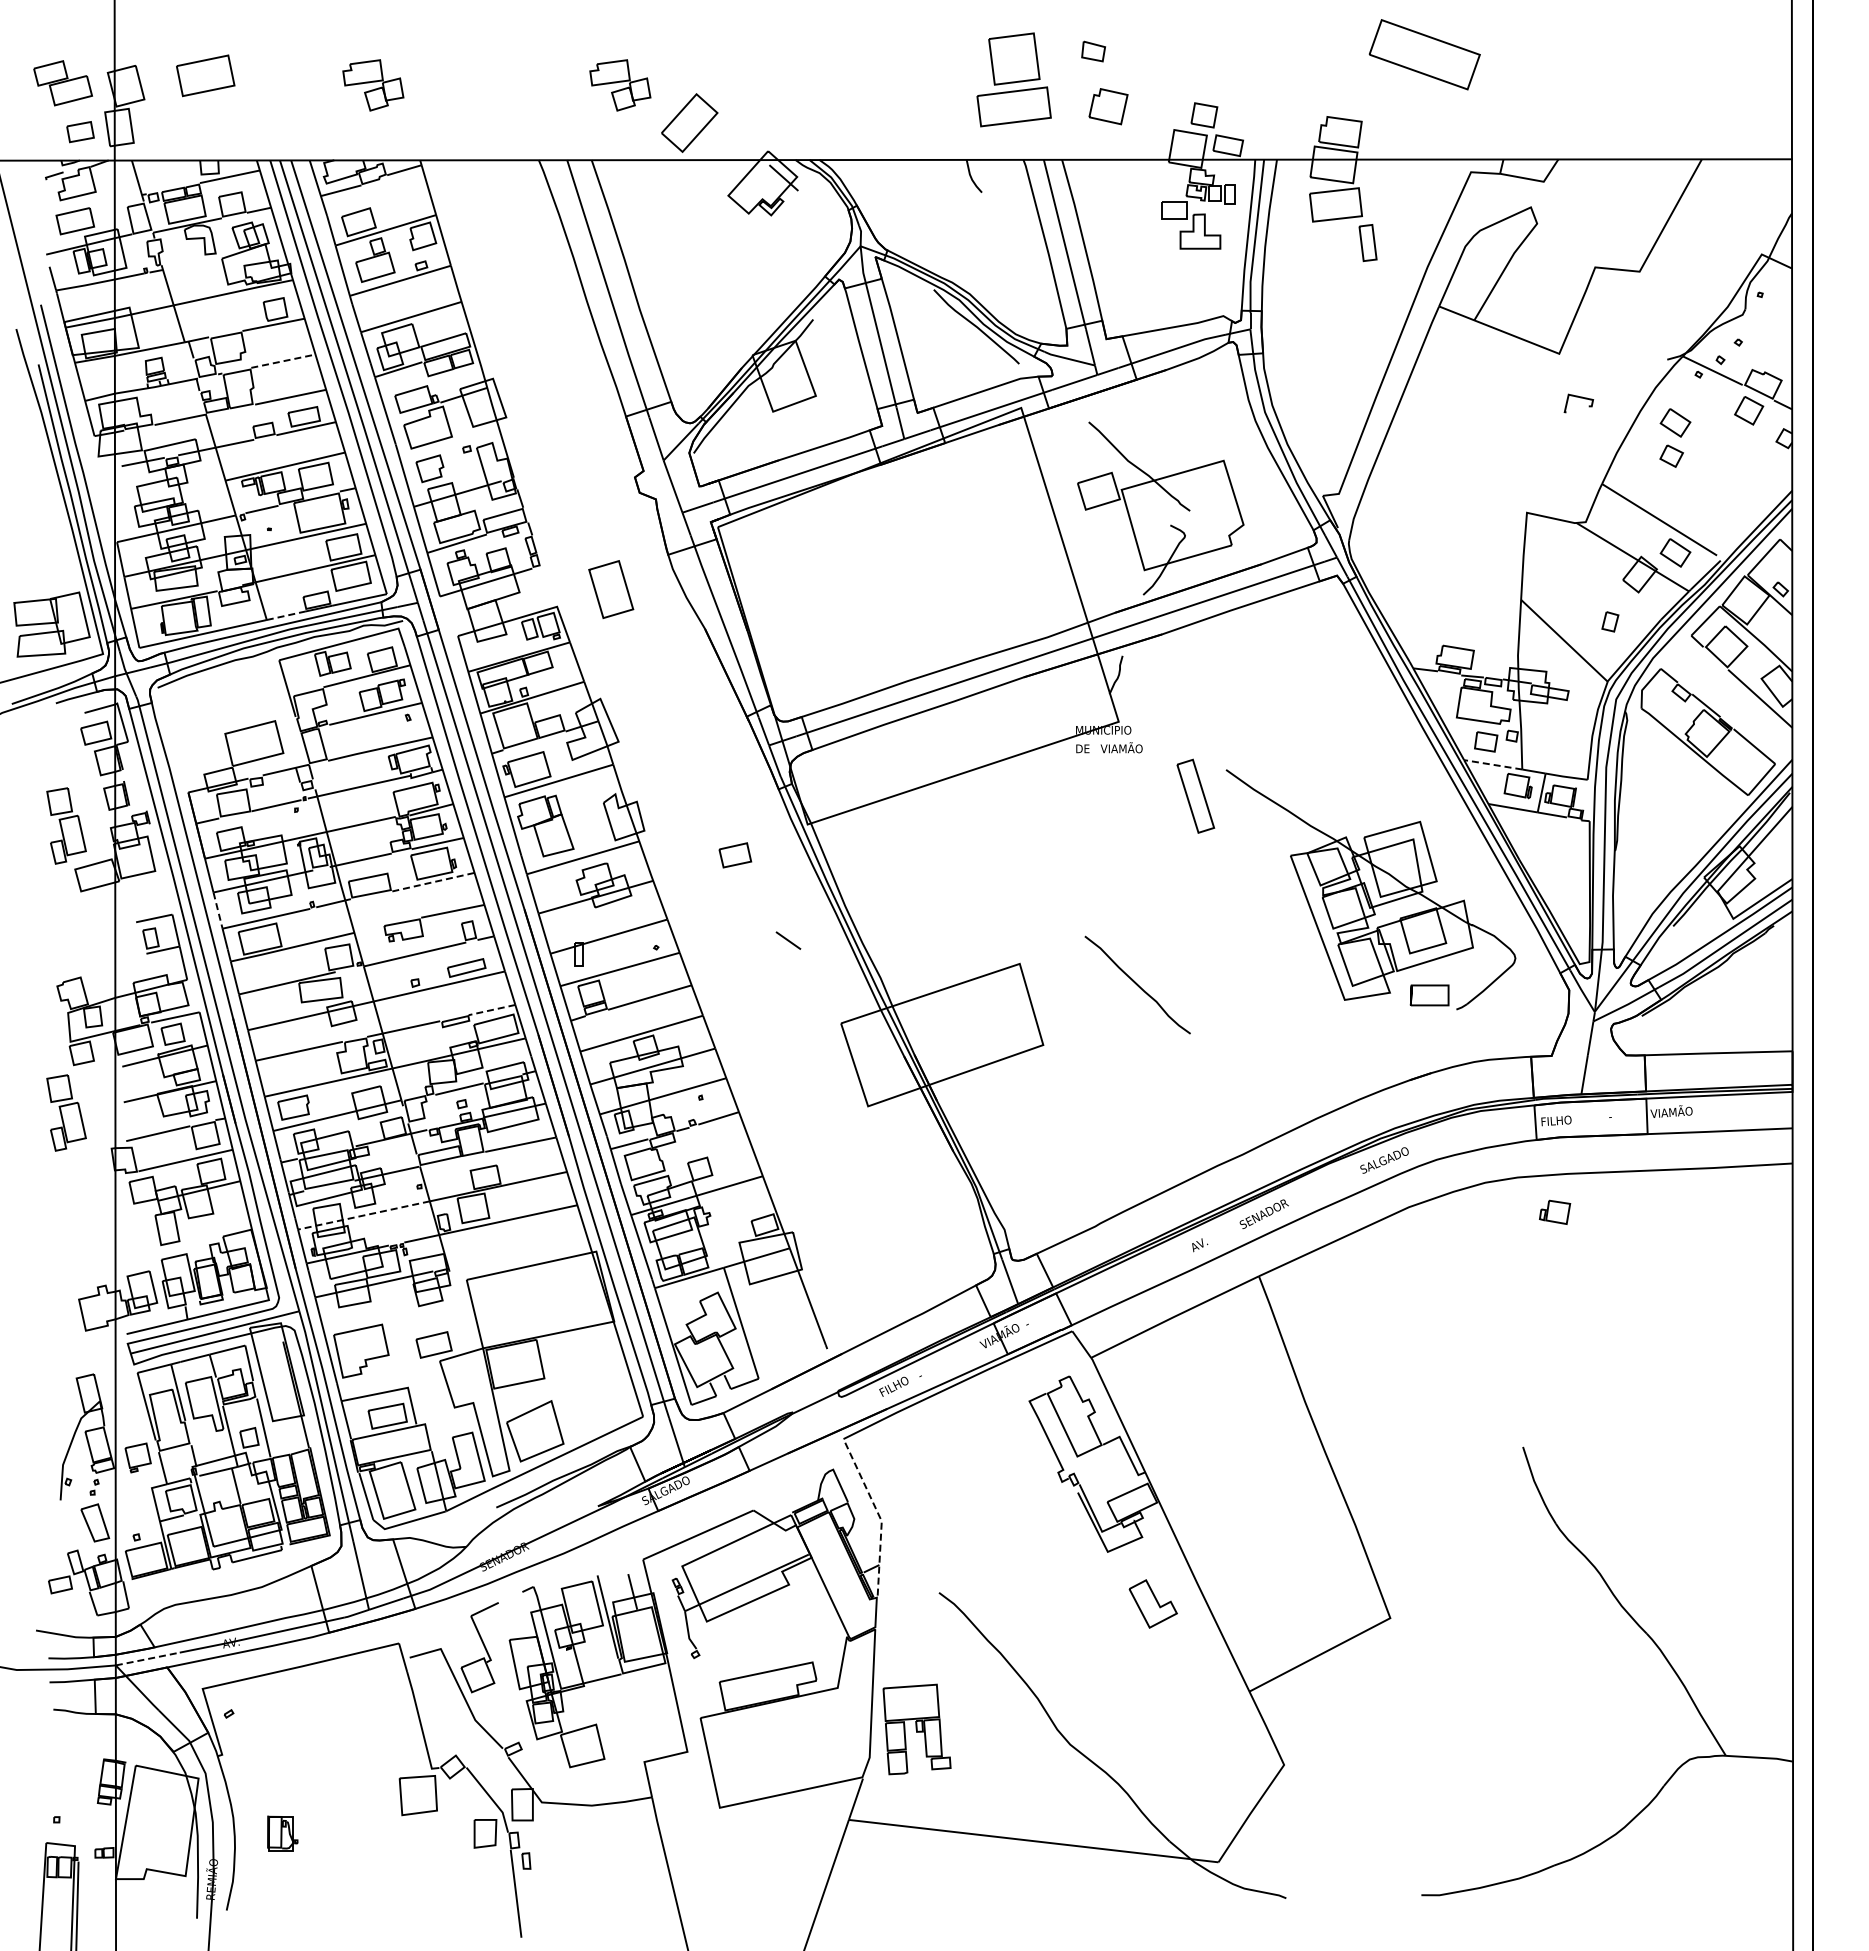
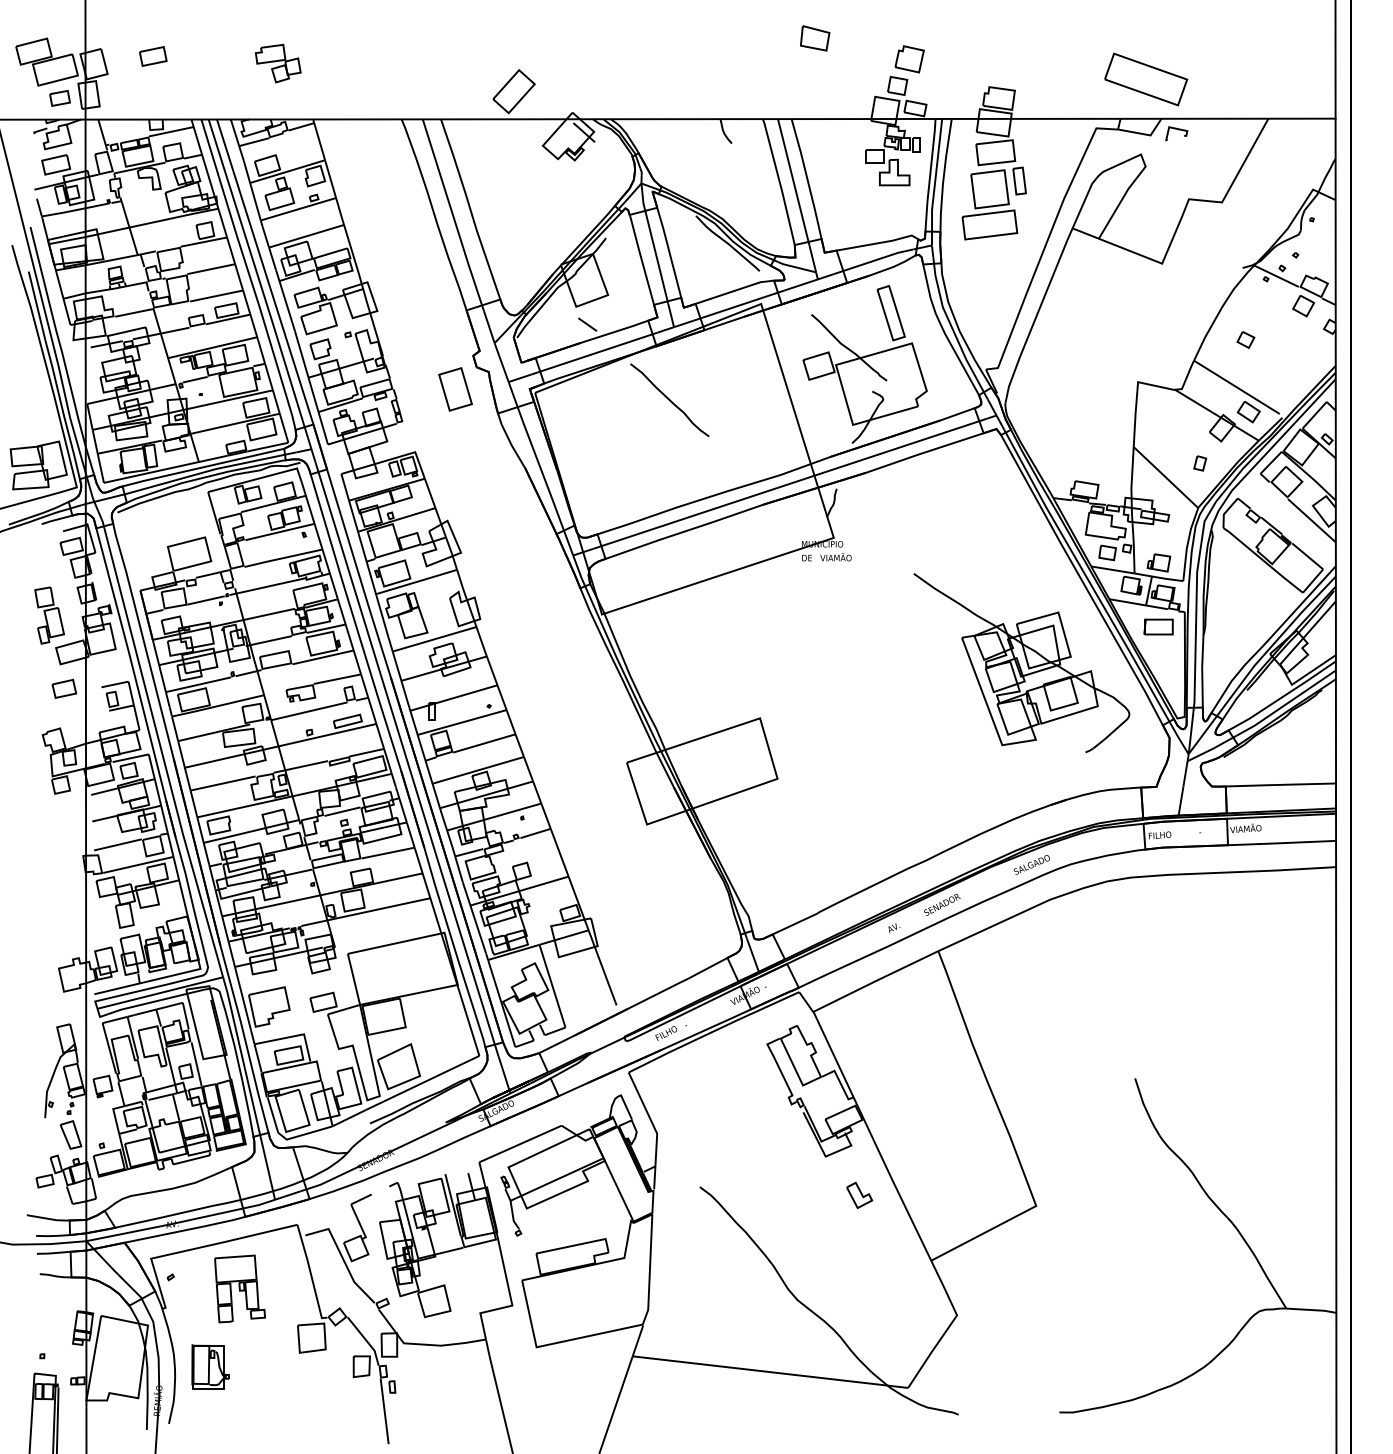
part: (1093, 51) -> (815, 38), size x1.67
part: (1424, 54) -> (1145, 79), moved
part: (205, 75) -> (153, 56), size x0.62
part: (1013, 79) -> (989, 204), moved
part: (62, 82) -> (46, 61), size x1.43
part: (620, 85) -> (462, 63), removed
part: (1108, 106) -> (909, 59), moved
line: (283, 361) -> (211, 269), dashed -> solid
curve: (1580, 398) -> (1177, 130), moved
part: (1675, 422) -> (1248, 314), removed
part: (611, 589) -> (455, 389), moved
line: (285, 615) -> (212, 458), dashed -> solid
line: (1492, 764) -> (1112, 569), dashed -> solid
part: (1195, 795) -> (891, 312), moved
part: (735, 855) -> (64, 688), moved
line: (433, 882) -> (323, 657), dashed -> solid
line: (218, 910) -> (162, 678), dashed -> solid
line: (788, 940) -> (587, 324), moved
curve: (1137, 984) -> (669, 399), moved
part: (1429, 995) -> (1158, 627), moved
line: (492, 1010) -> (367, 753), dashed -> solid
part: (66, 1112) -> (49, 829), removed
part: (1555, 1211) -> (1159, 562), moved
line: (363, 1215) -> (270, 905), dashed -> solid
line: (878, 1514) -> (654, 1128), dashed -> solid
part: (1153, 1603) -> (859, 1195), size x0.71
line: (147, 1659) -> (109, 1236), dashed -> solid
part: (916, 1729) -> (239, 1288), moved
part: (282, 1833) -> (210, 1366), size x1.67

